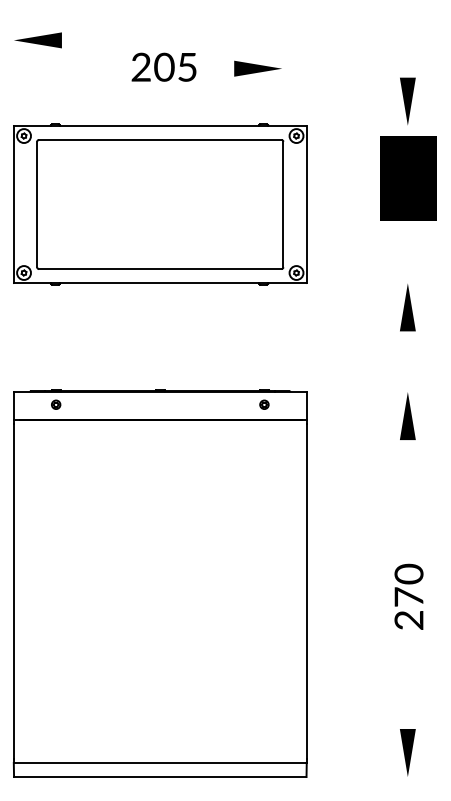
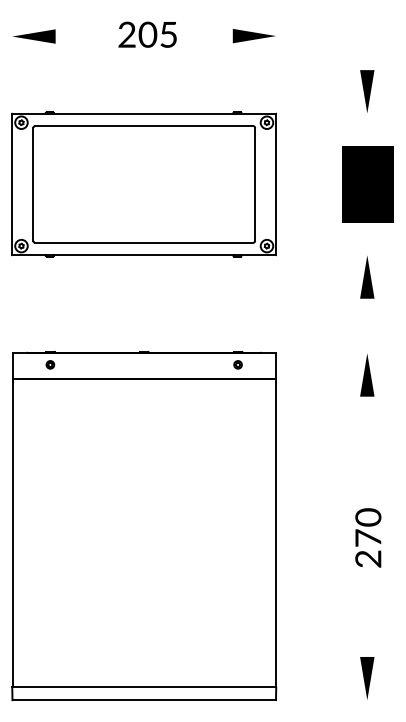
text: (163, 66) -> (147, 34), moved
part: (257, 69) -> (253, 36), moved
text: (408, 177) -> (367, 184), moved

